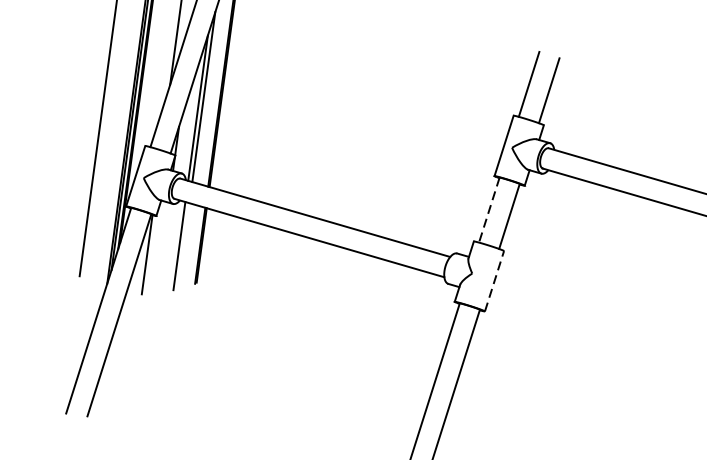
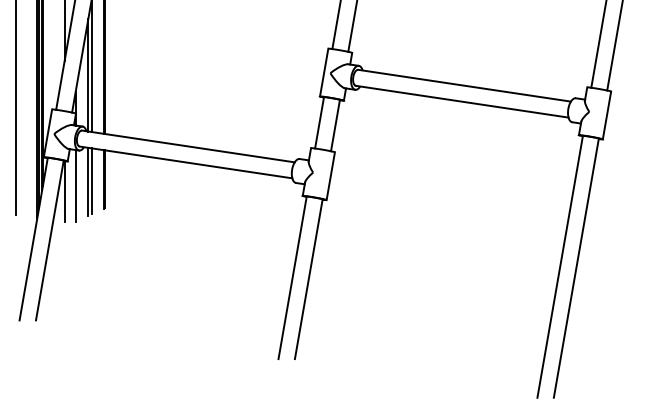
line: (489, 210) -> (319, 123), dashed -> solid
line: (183, 246) -> (91, 181), added
line: (162, 248) -> (75, 185), added
line: (494, 280) -> (330, 175), dashed -> solid

